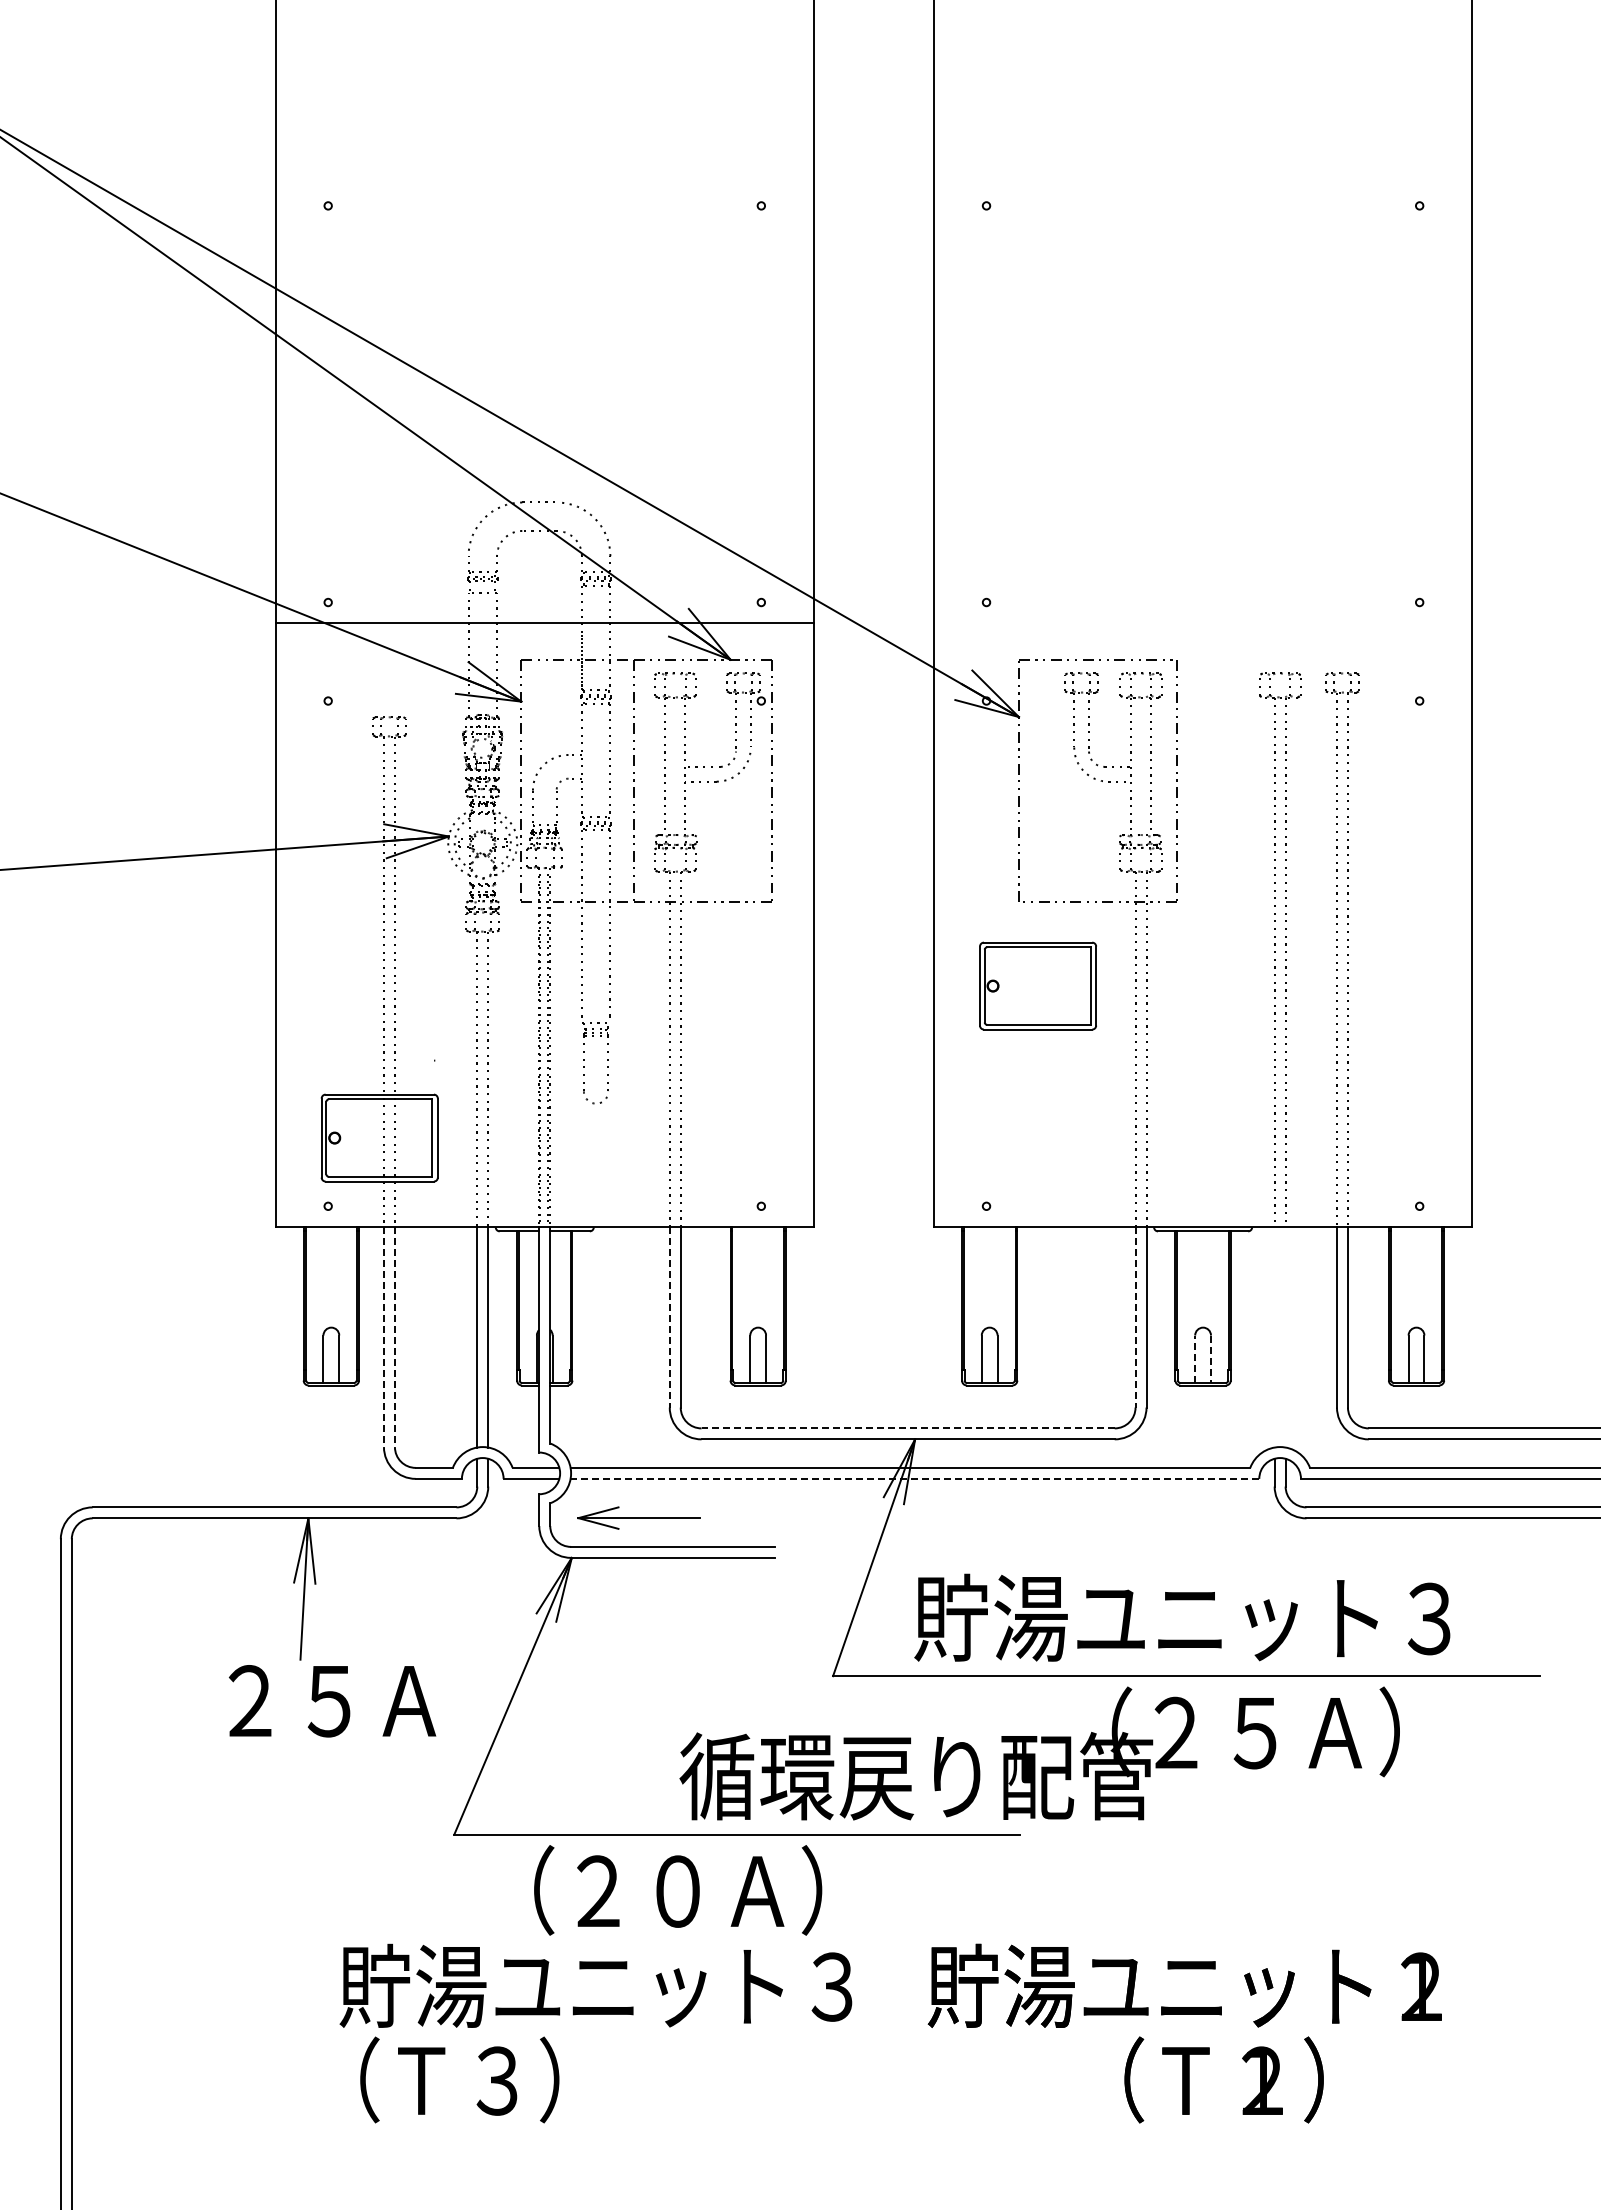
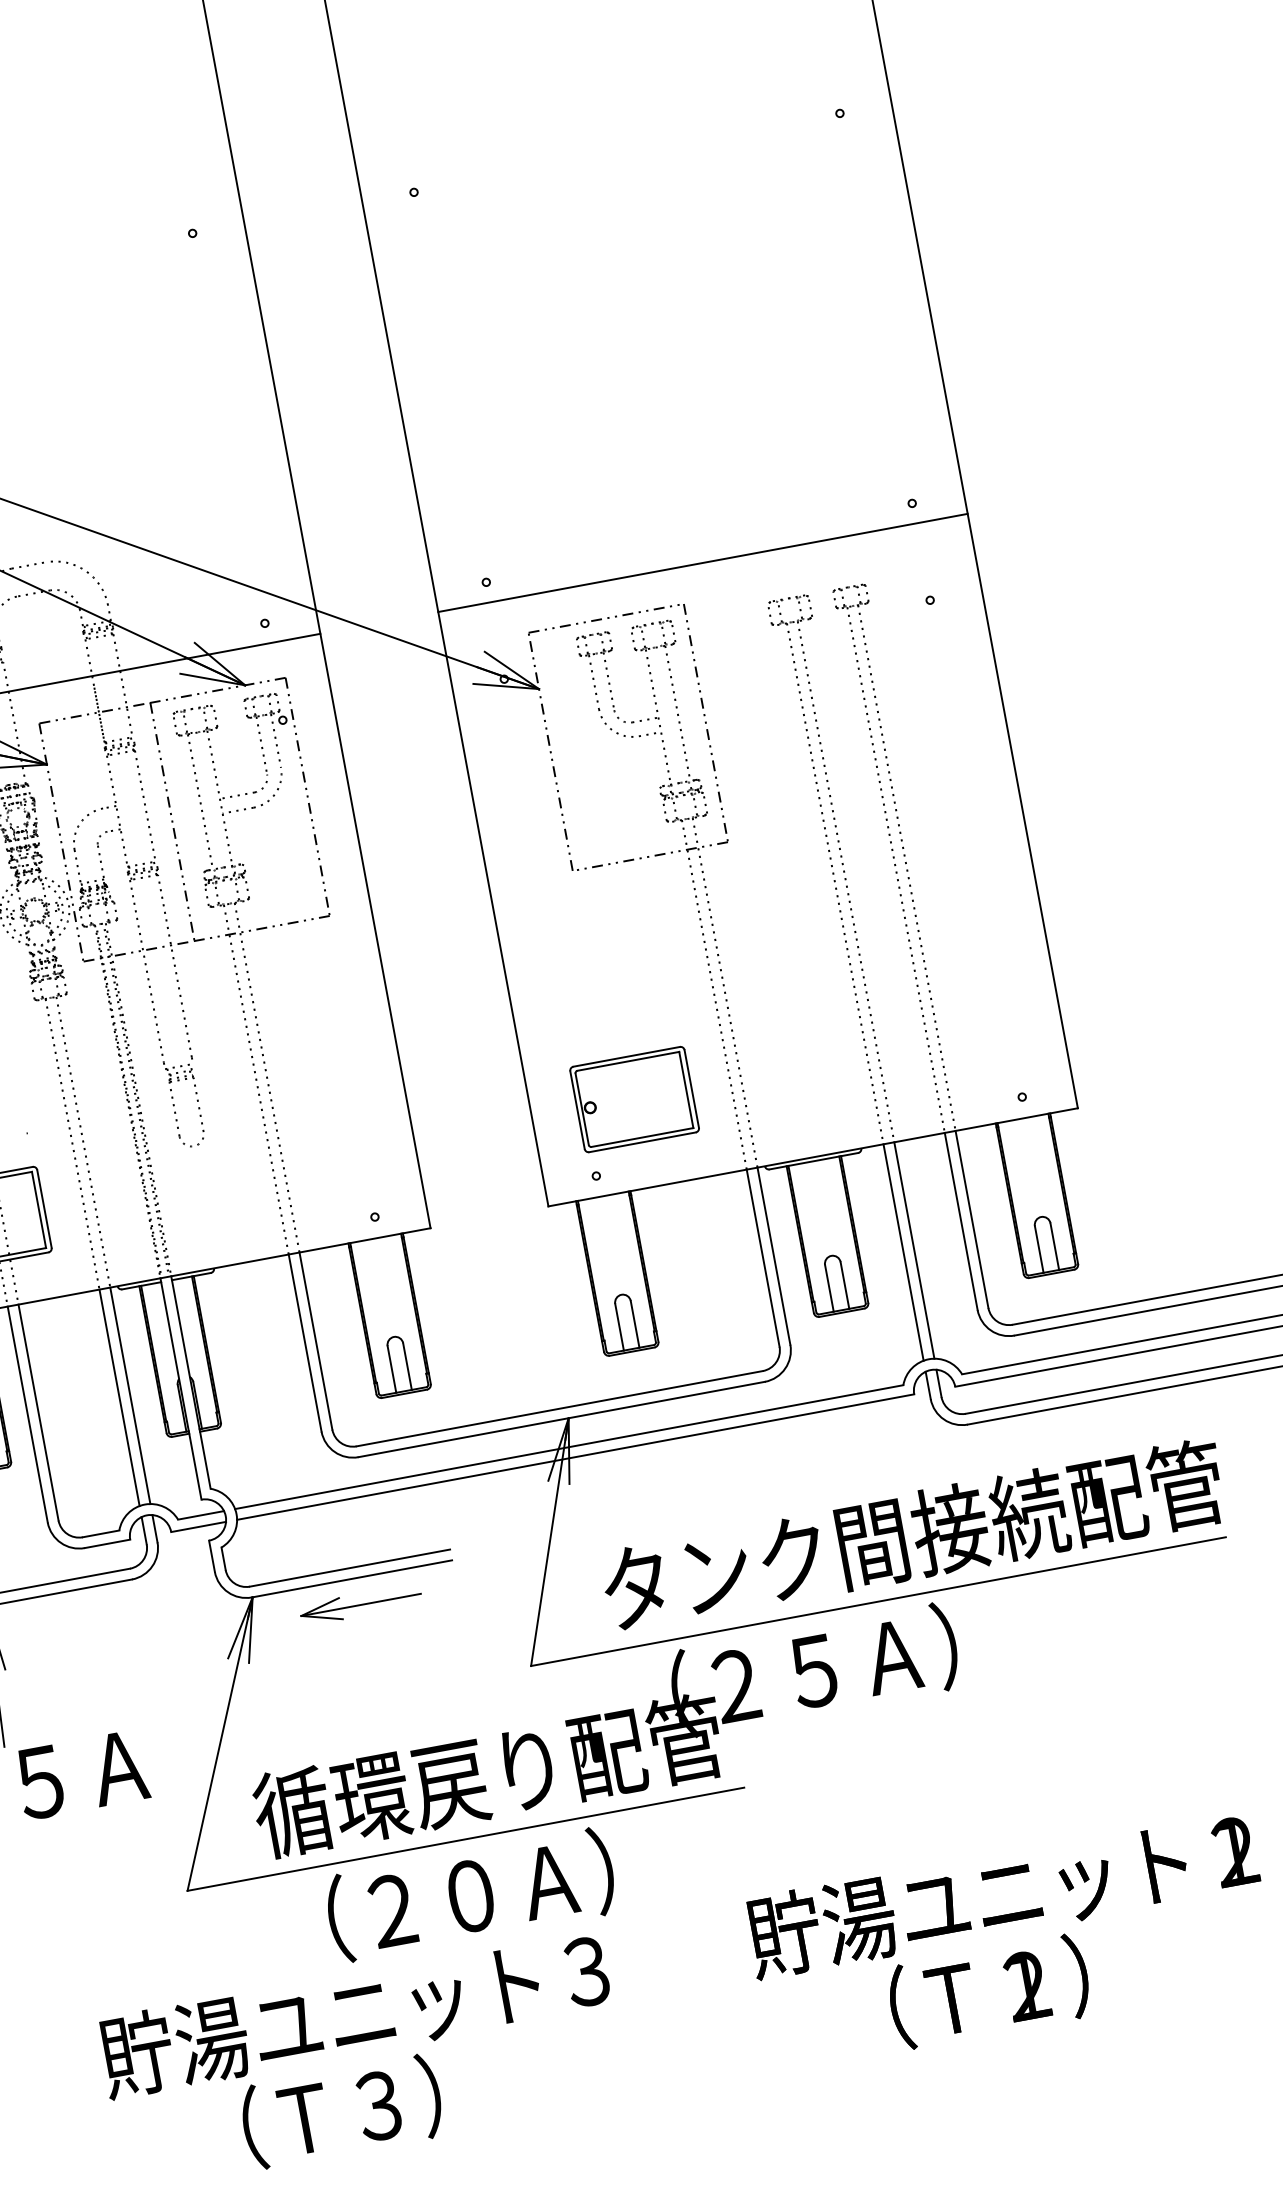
line: (1202, 622) -> (702, 562), added
part: (1037, 985) -> (633, 1099), moved
line: (669, 1317) -> (304, 1343), dashed -> solid
line: (1135, 1317) -> (763, 1258), dashed -> solid
line: (383, 1337) -> (27, 1414), dashed -> solid
line: (394, 1337) -> (38, 1412), dashed -> solid
line: (1274, 1337) -> (903, 1252), added
line: (1285, 1337) -> (914, 1250), added
line: (1195, 1359) -> (829, 1288), dashed -> solid
line: (1211, 1359) -> (845, 1285), dashed -> solid
line: (908, 1428) -> (560, 1408), dashed -> solid
line: (914, 1478) -> (575, 1456), dashed -> solid
part: (638, 1517) -> (360, 1604), moved
text: (1230, 1617) -> (911, 1535), 貯湯ユニット３ -> タンク間接続配管
text: (1039, 1753) -> (605, 1730), moved
text: (678, 1890) -> (471, 1895), moved
text: (1184, 1985) -> (1001, 1893), moved
text: (459, 2079) -> (341, 2111), moved

